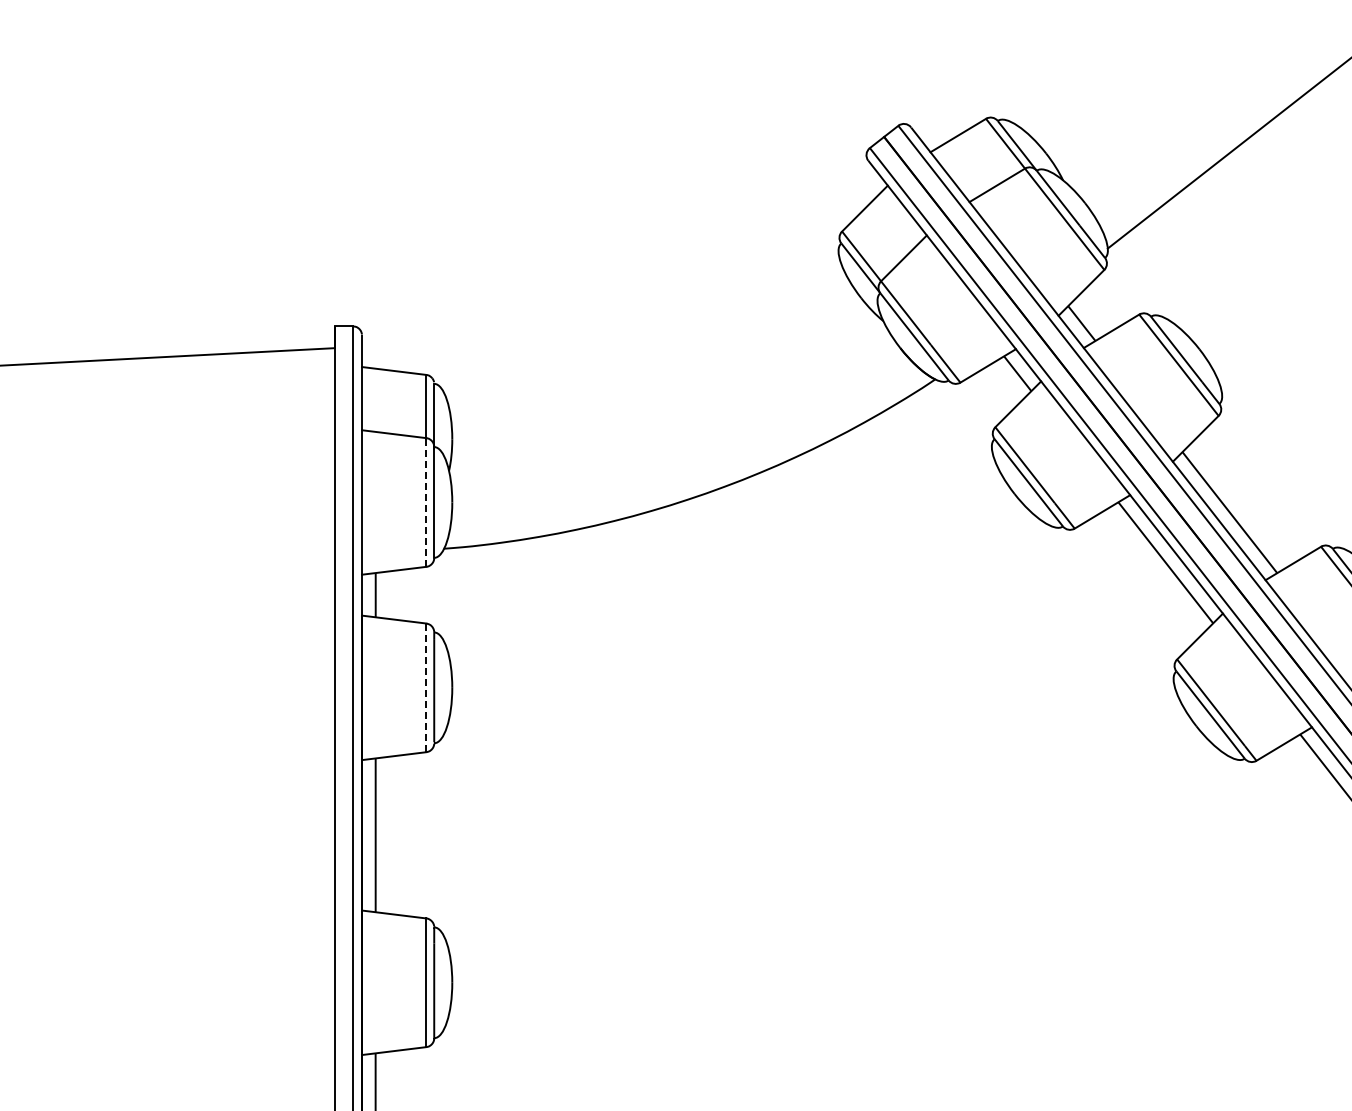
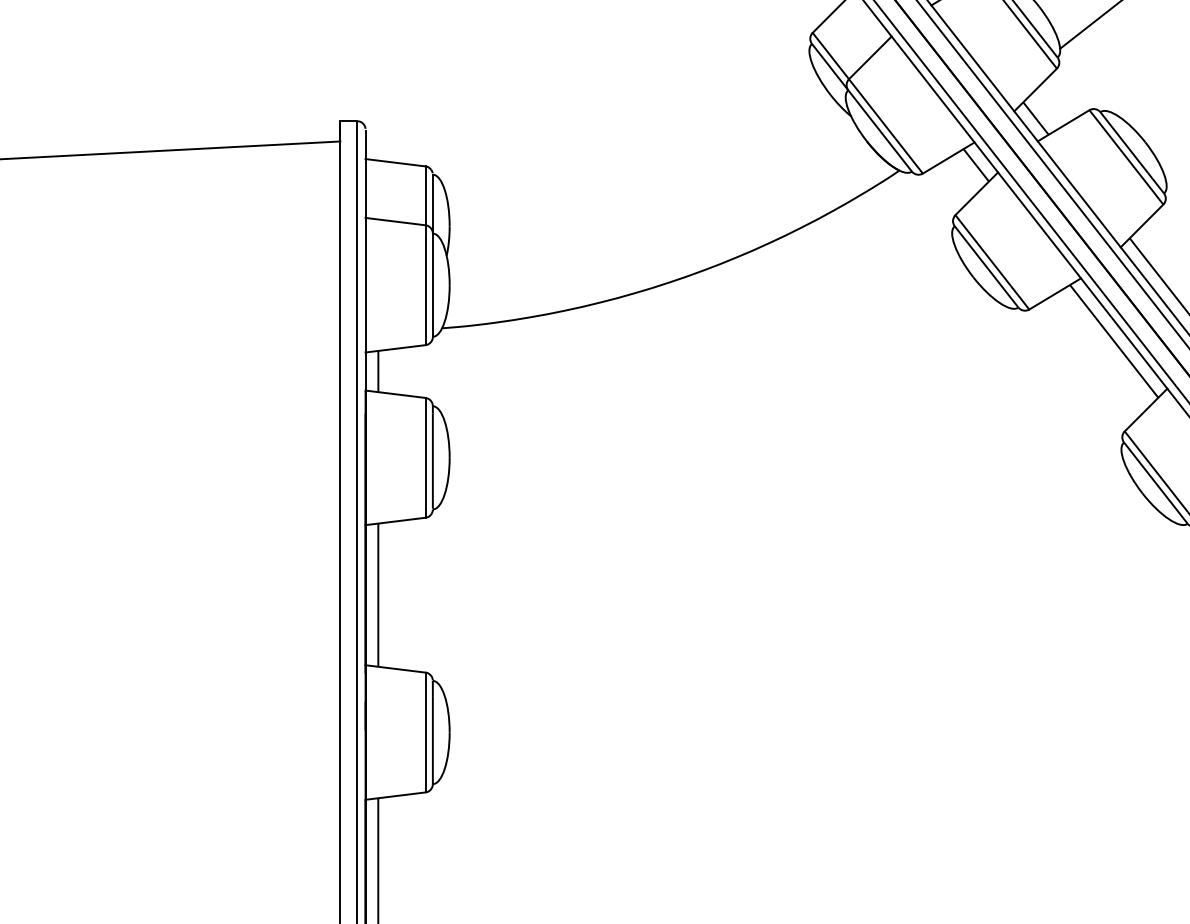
line: (426, 502) -> (425, 285), dashed -> solid
line: (426, 687) -> (425, 457), dashed -> solid

